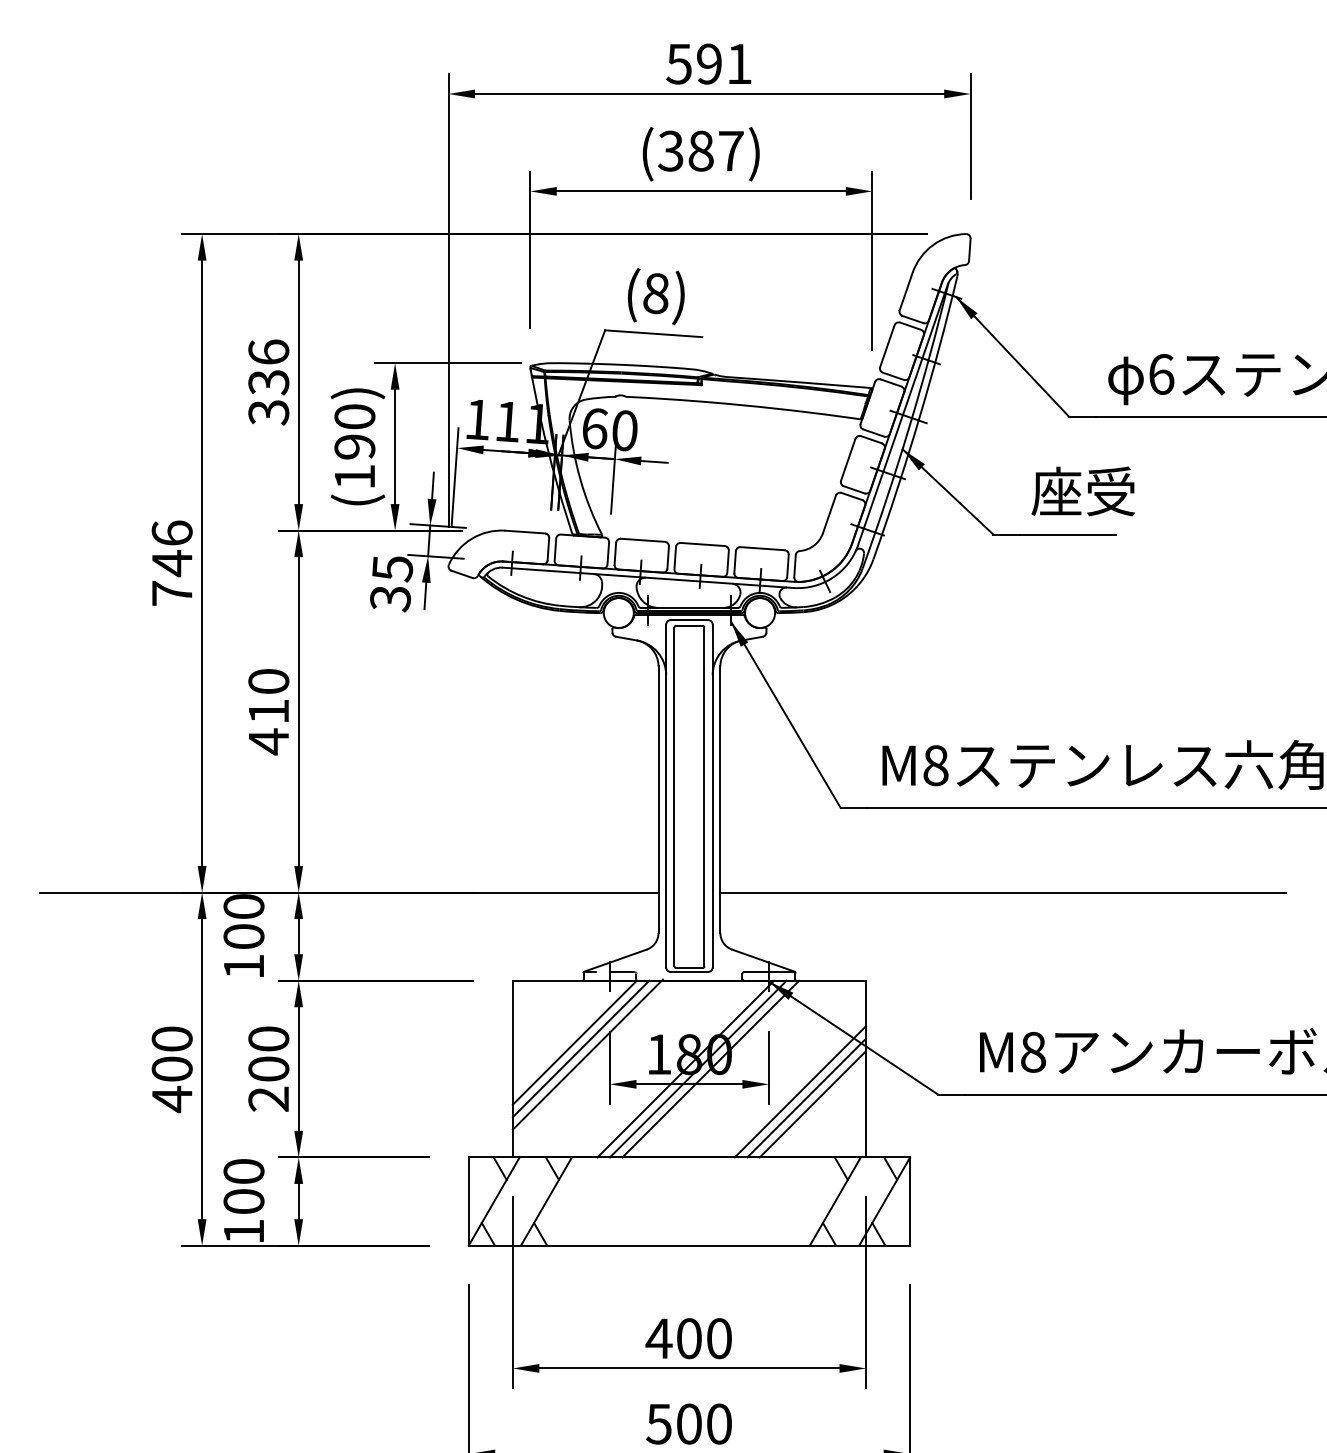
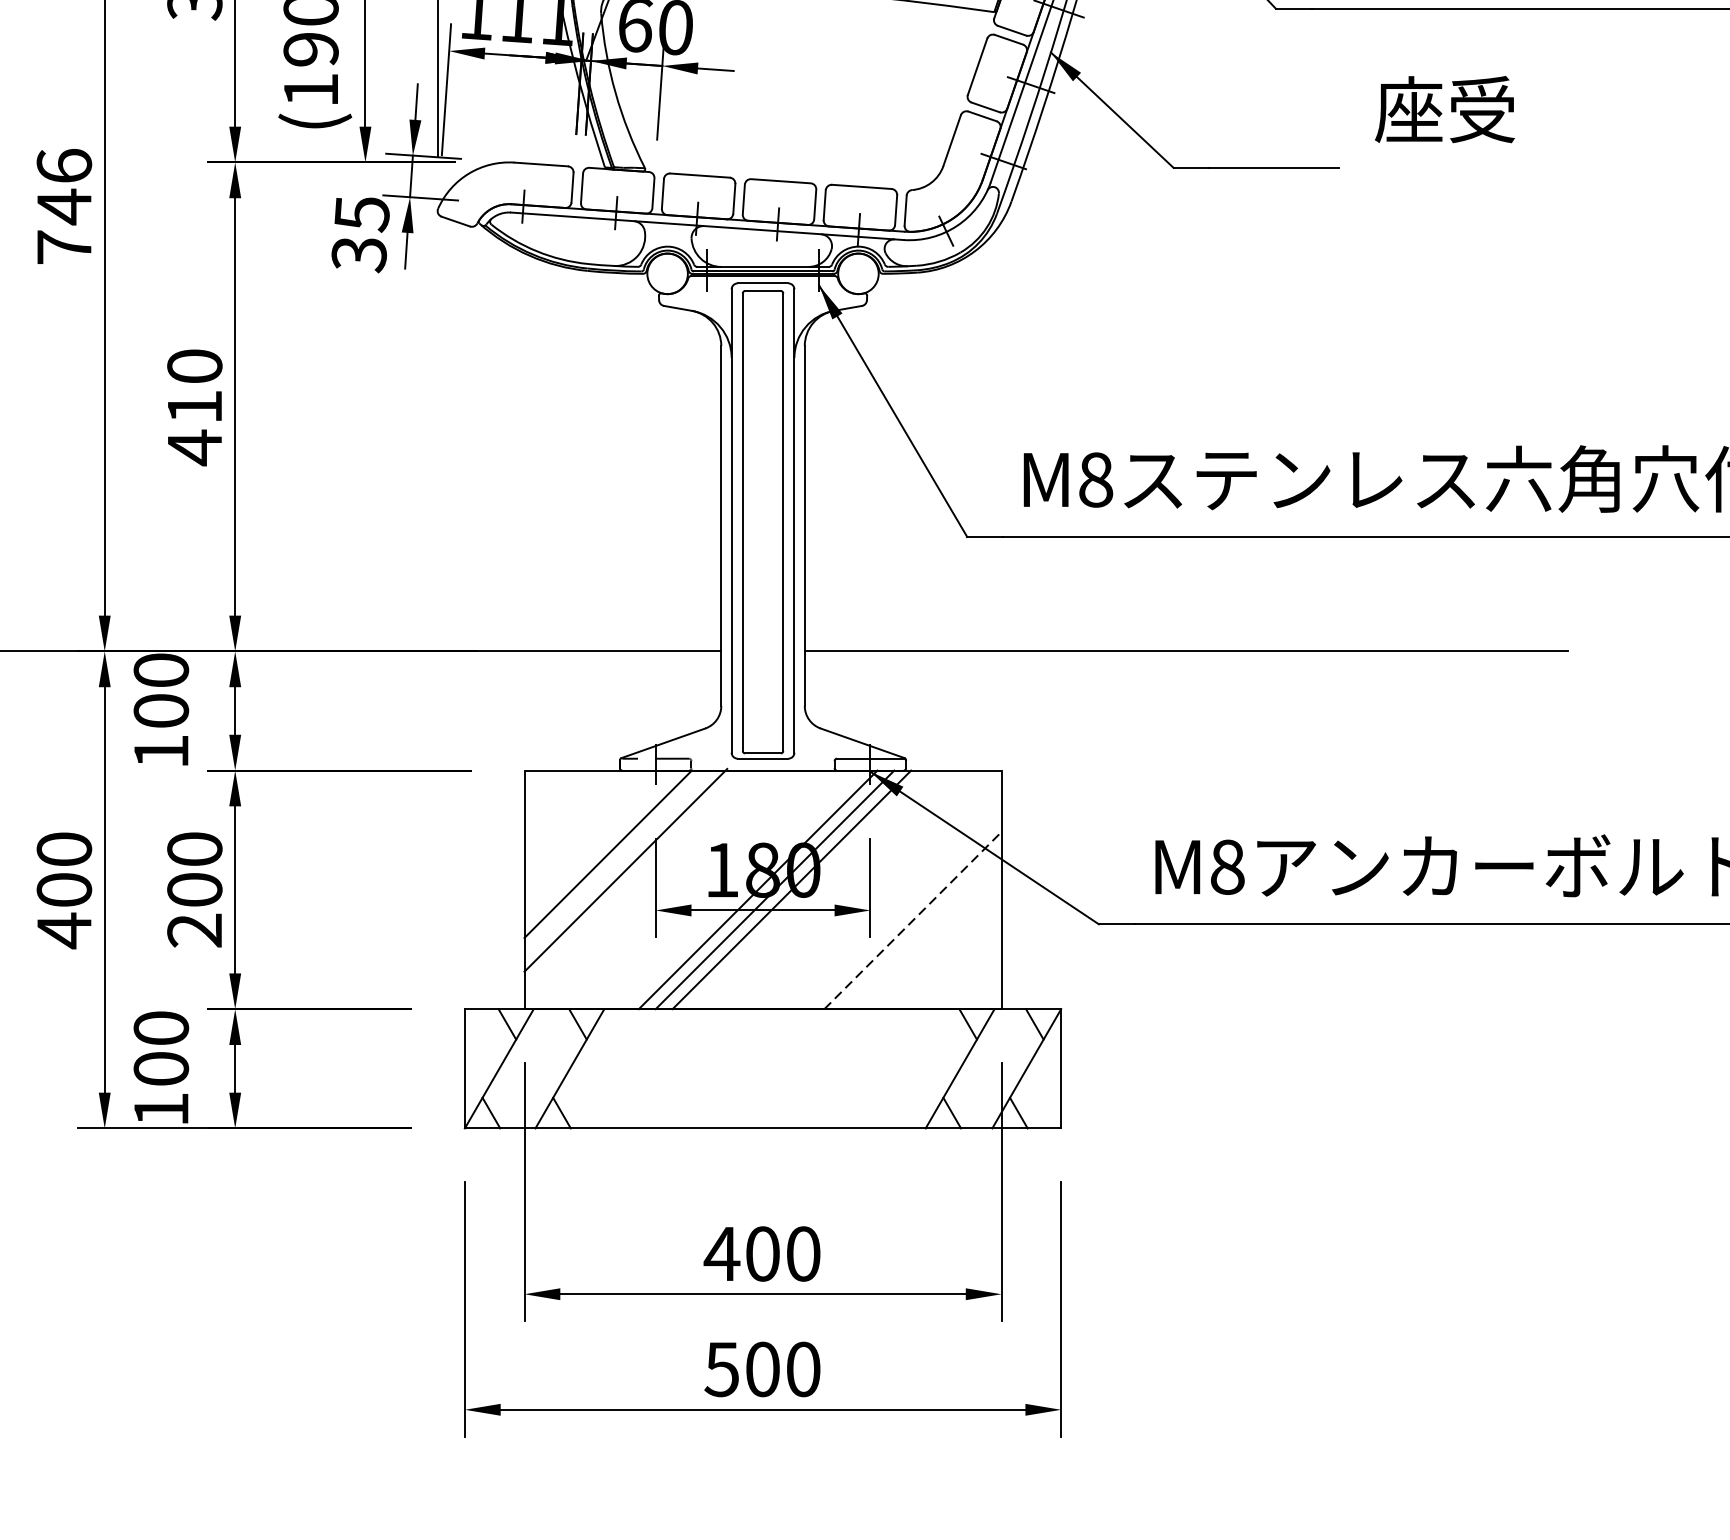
text: (1082, 491) -> (1443, 109), moved
line: (580, 1048) -> (615, 862), removed
line: (800, 1091) -> (913, 920), solid -> dashed
line: (806, 1097) -> (921, 928), removed
line: (812, 1104) -> (929, 937), removed

